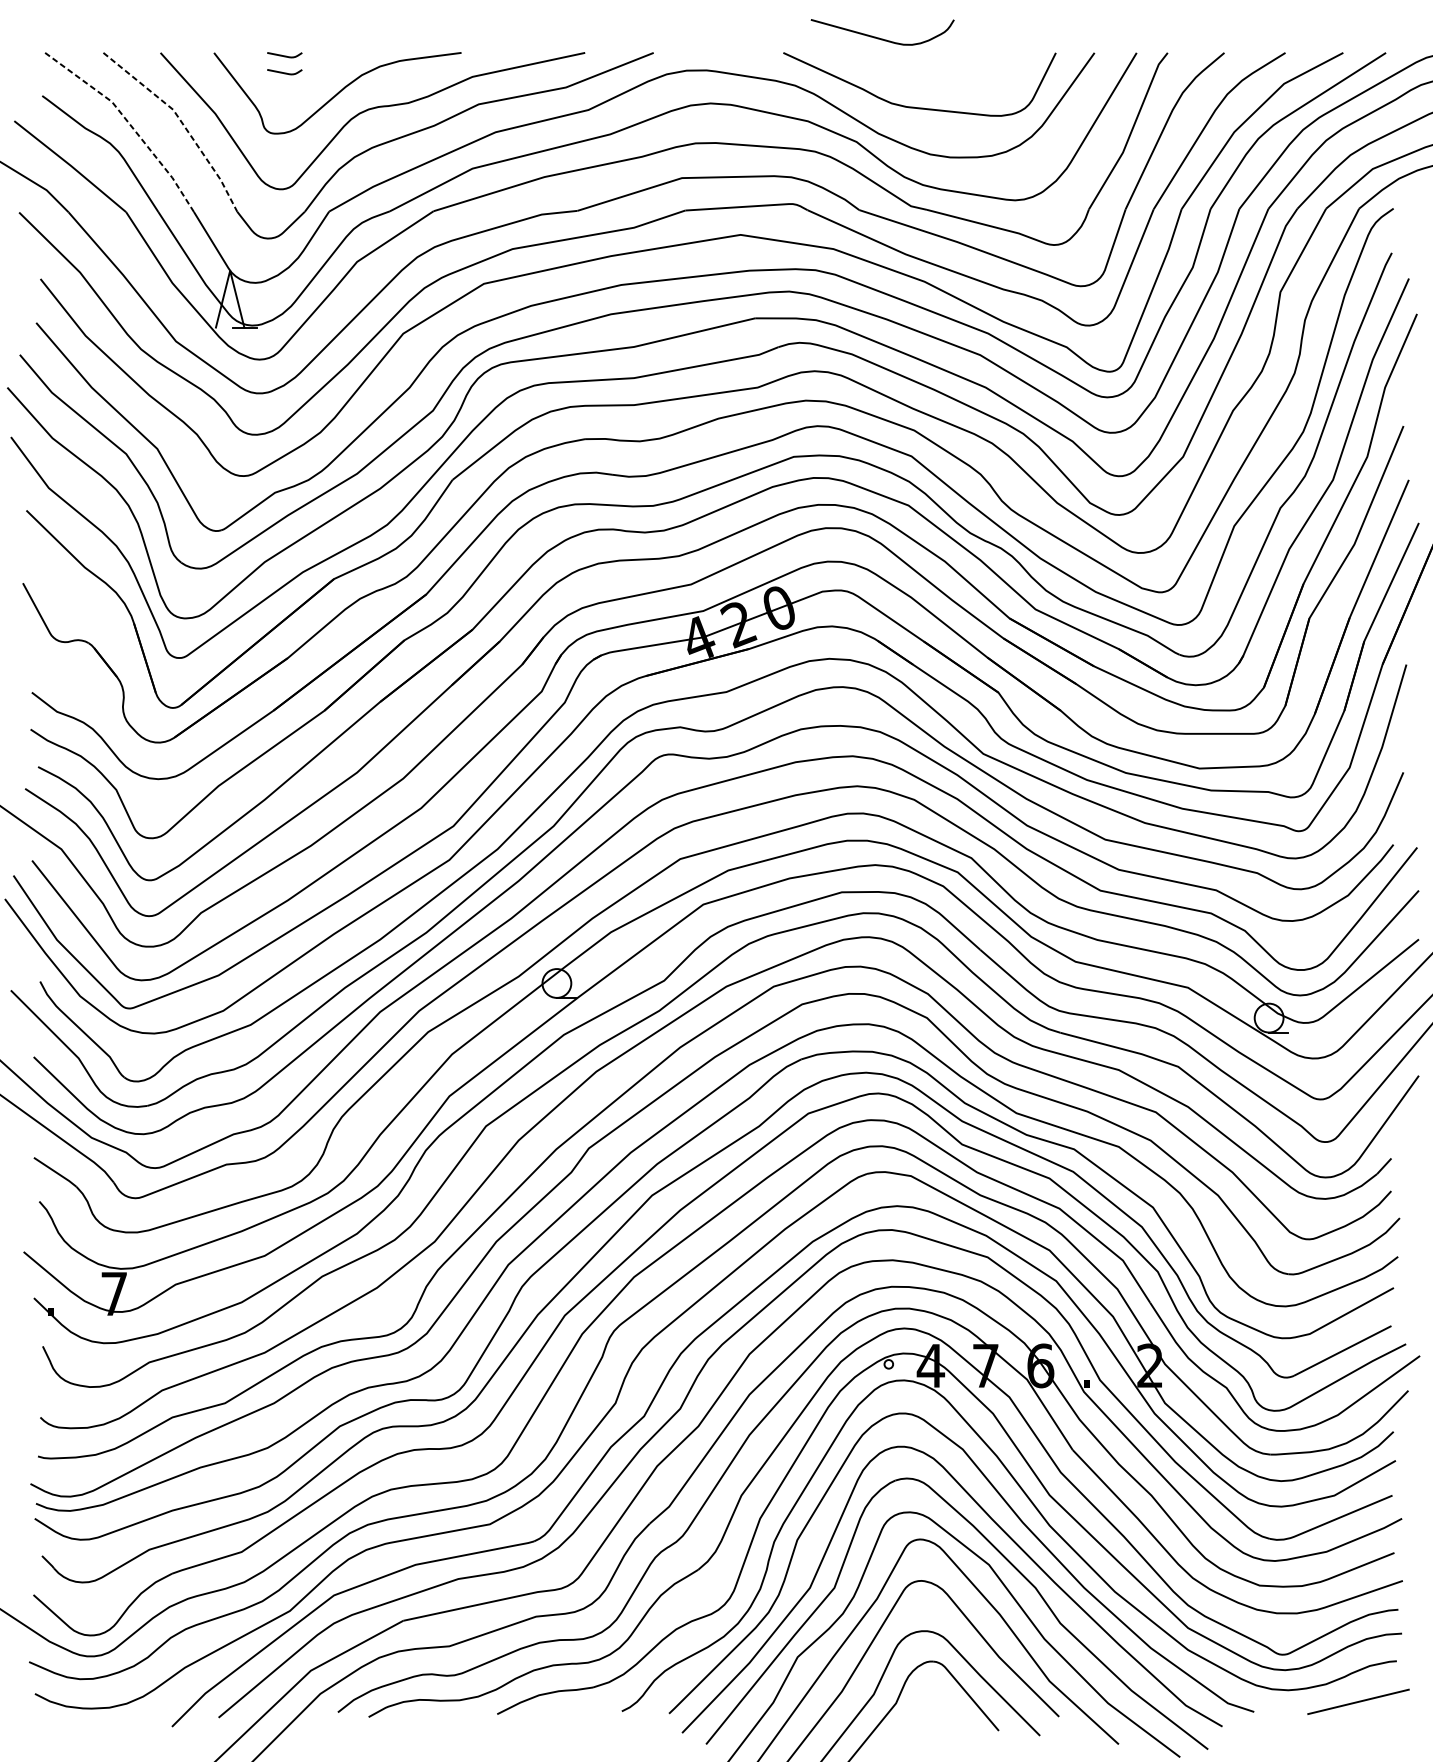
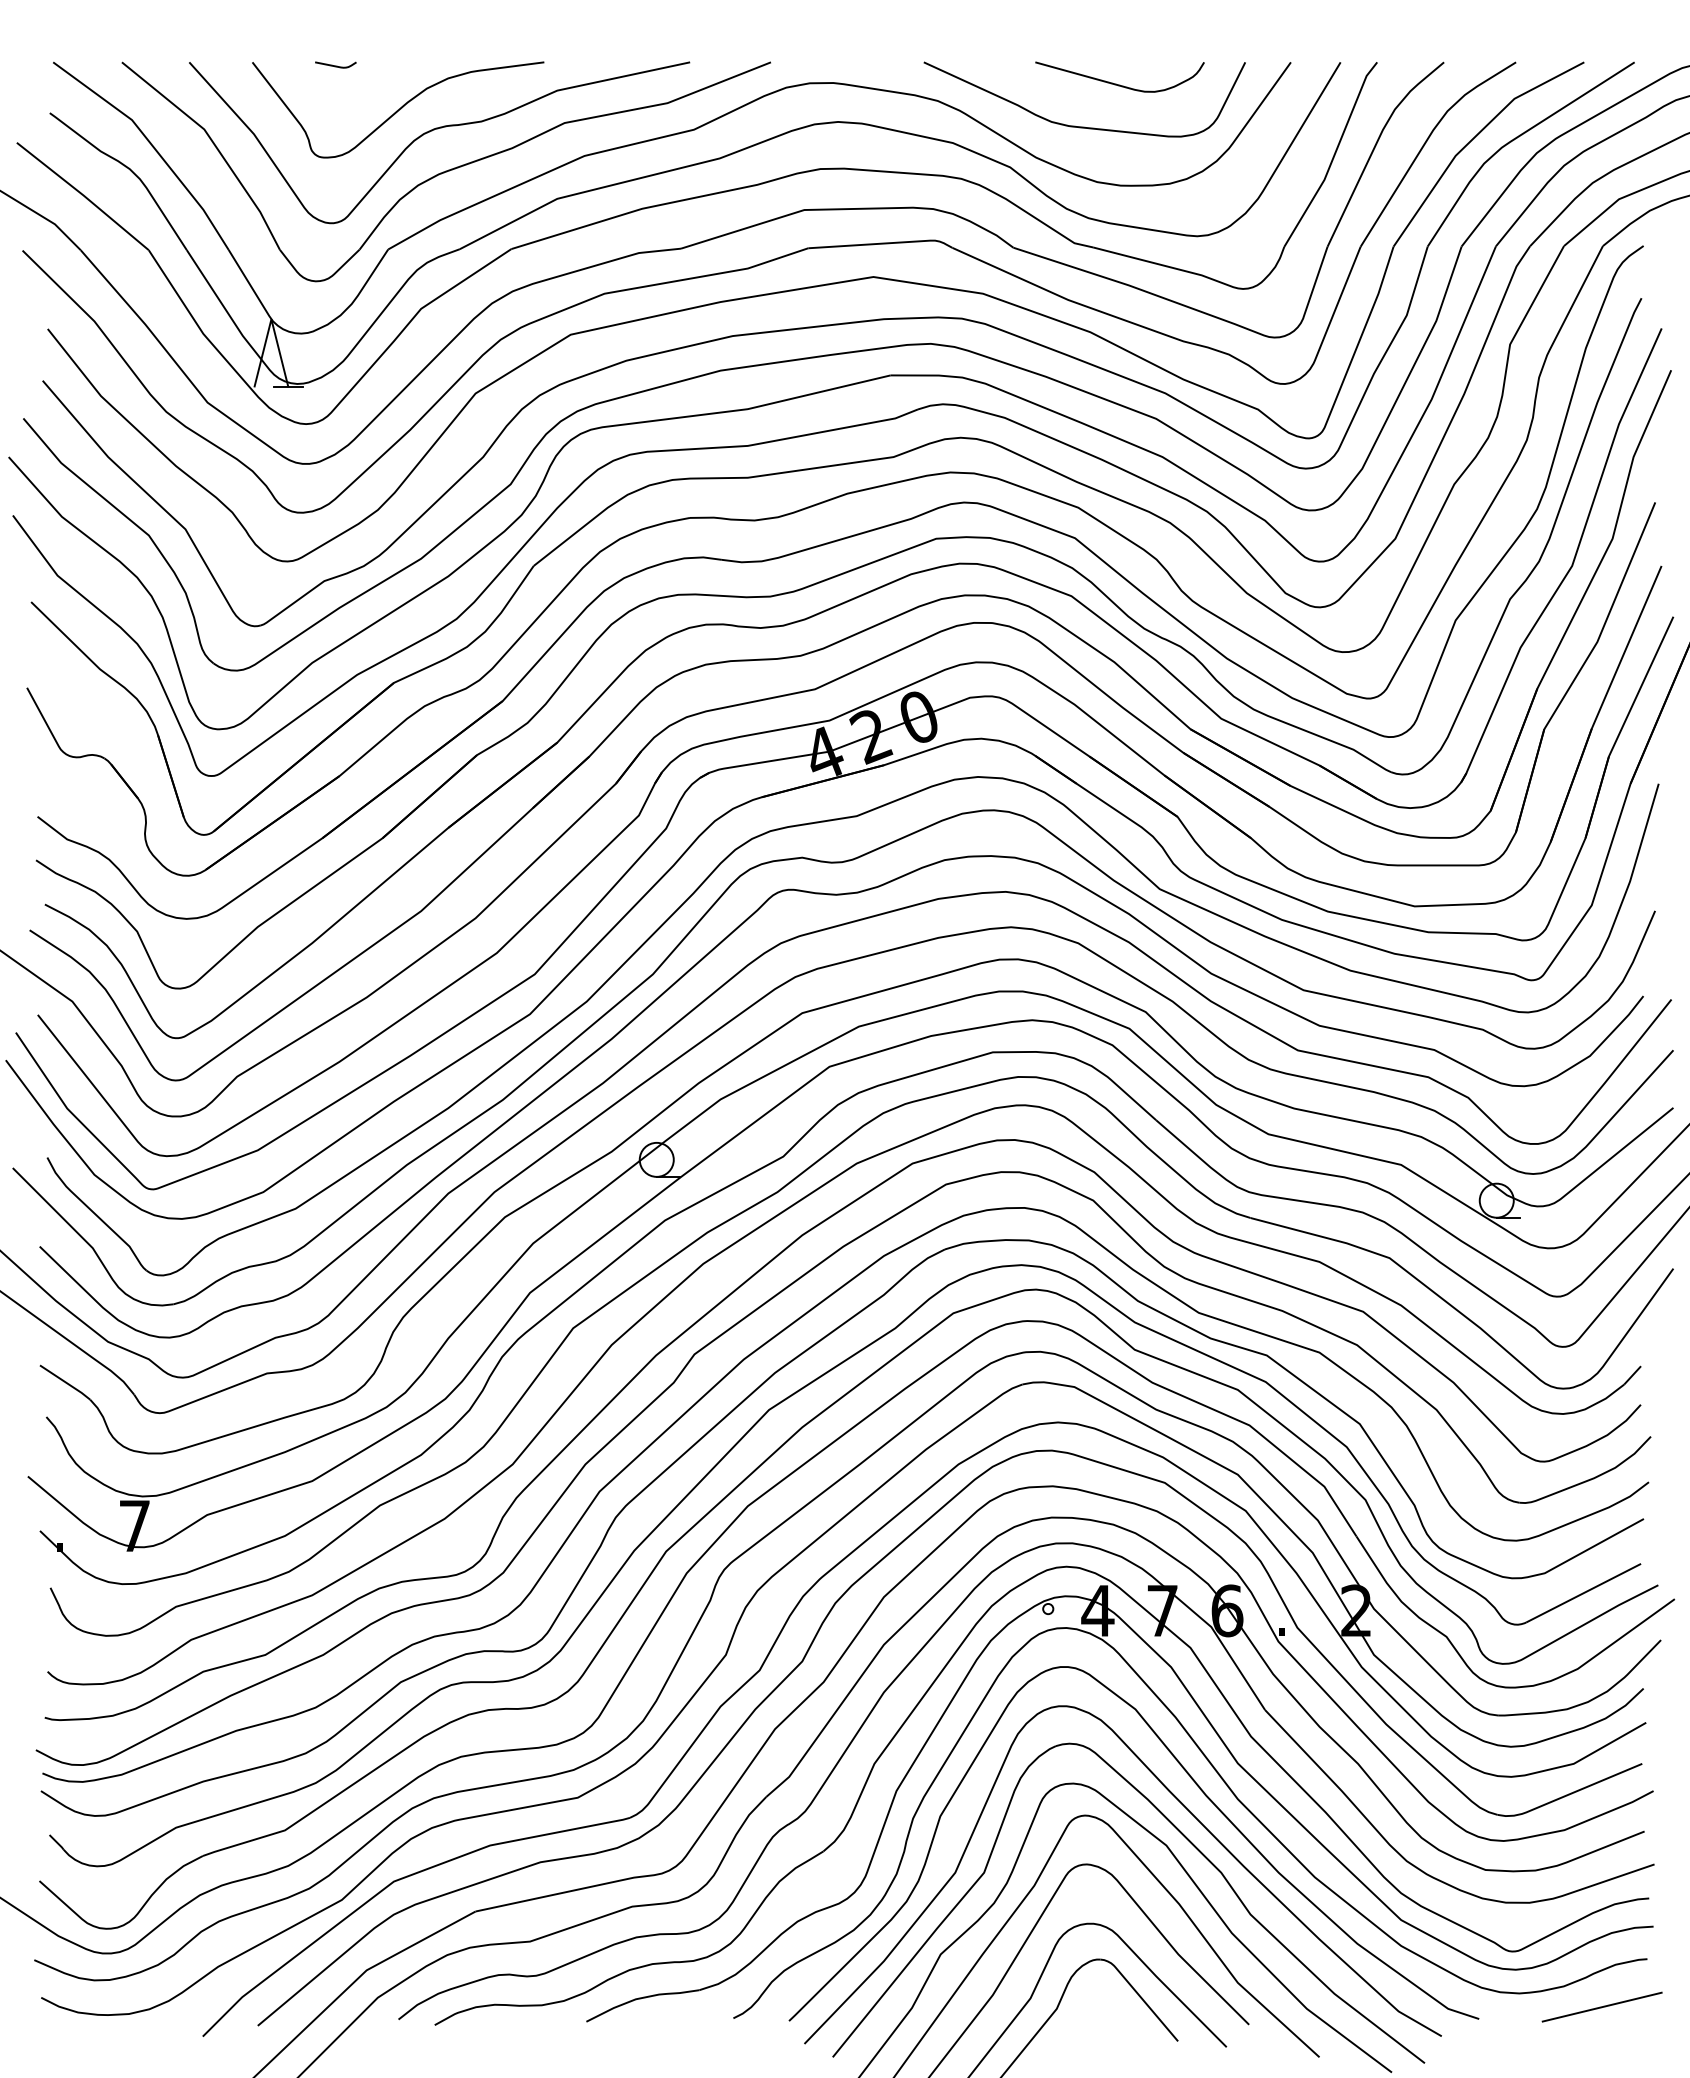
curve: (879, 37) -> (1116, 83), moved
curve: (284, 72) -> (335, 85), removed
line: (181, 122) -> (214, 144), dashed -> solid
line: (129, 123) -> (152, 145), dashed -> solid

